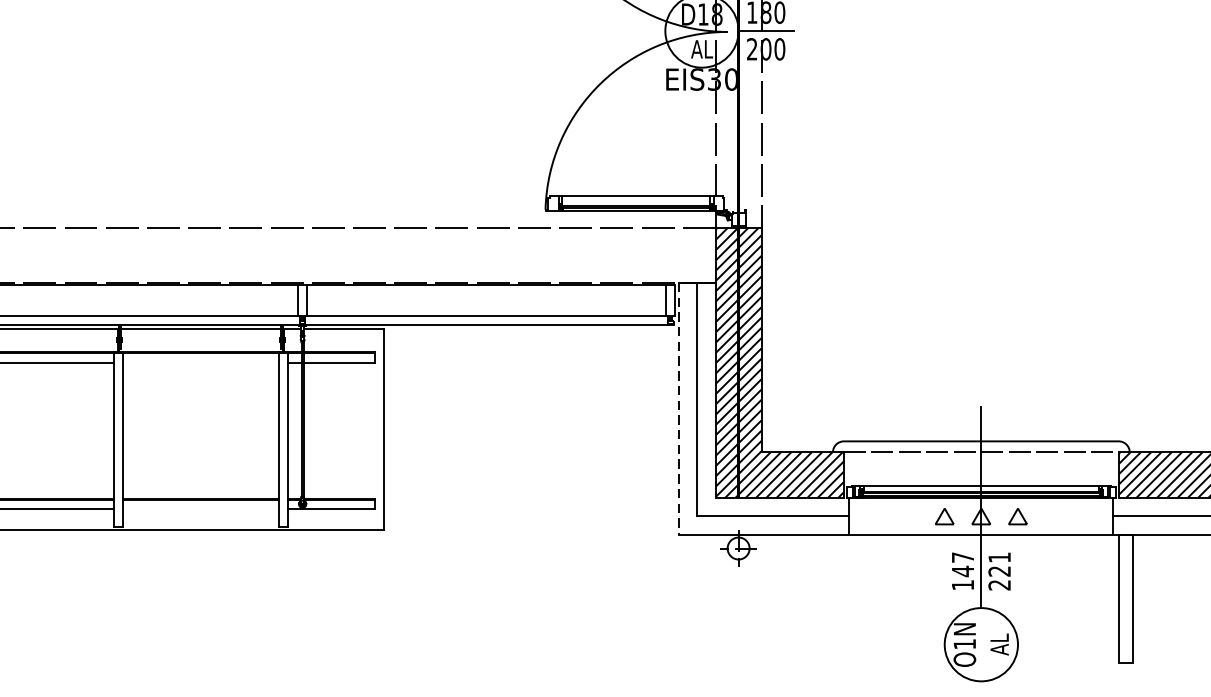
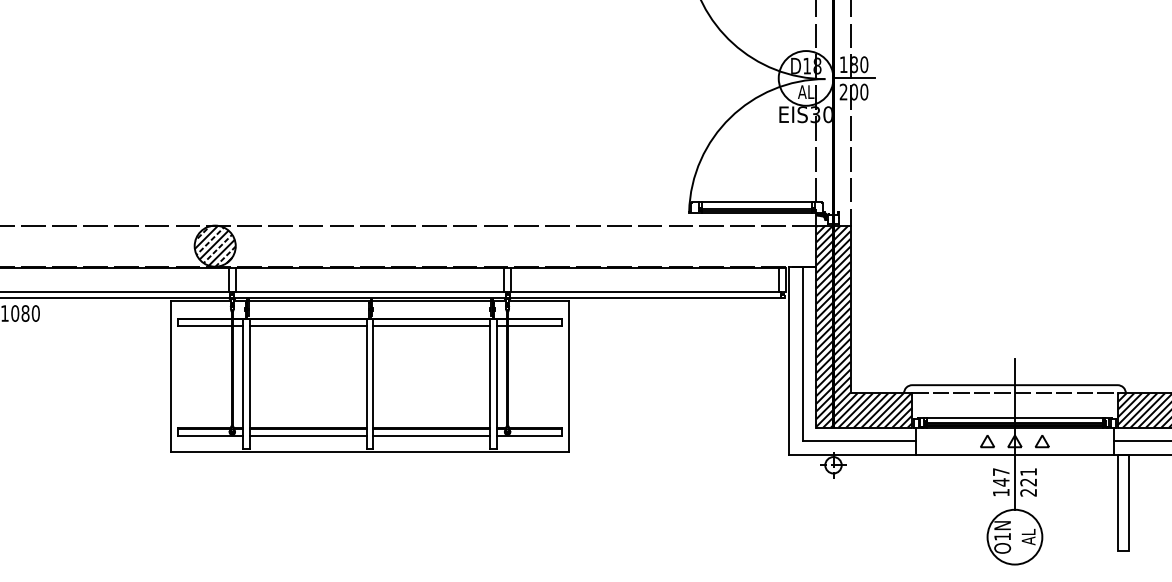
line: (200, 362) -> (431, 326), added
line: (679, 409) -> (789, 361), dashed -> solid
line: (200, 508) -> (431, 435), added

